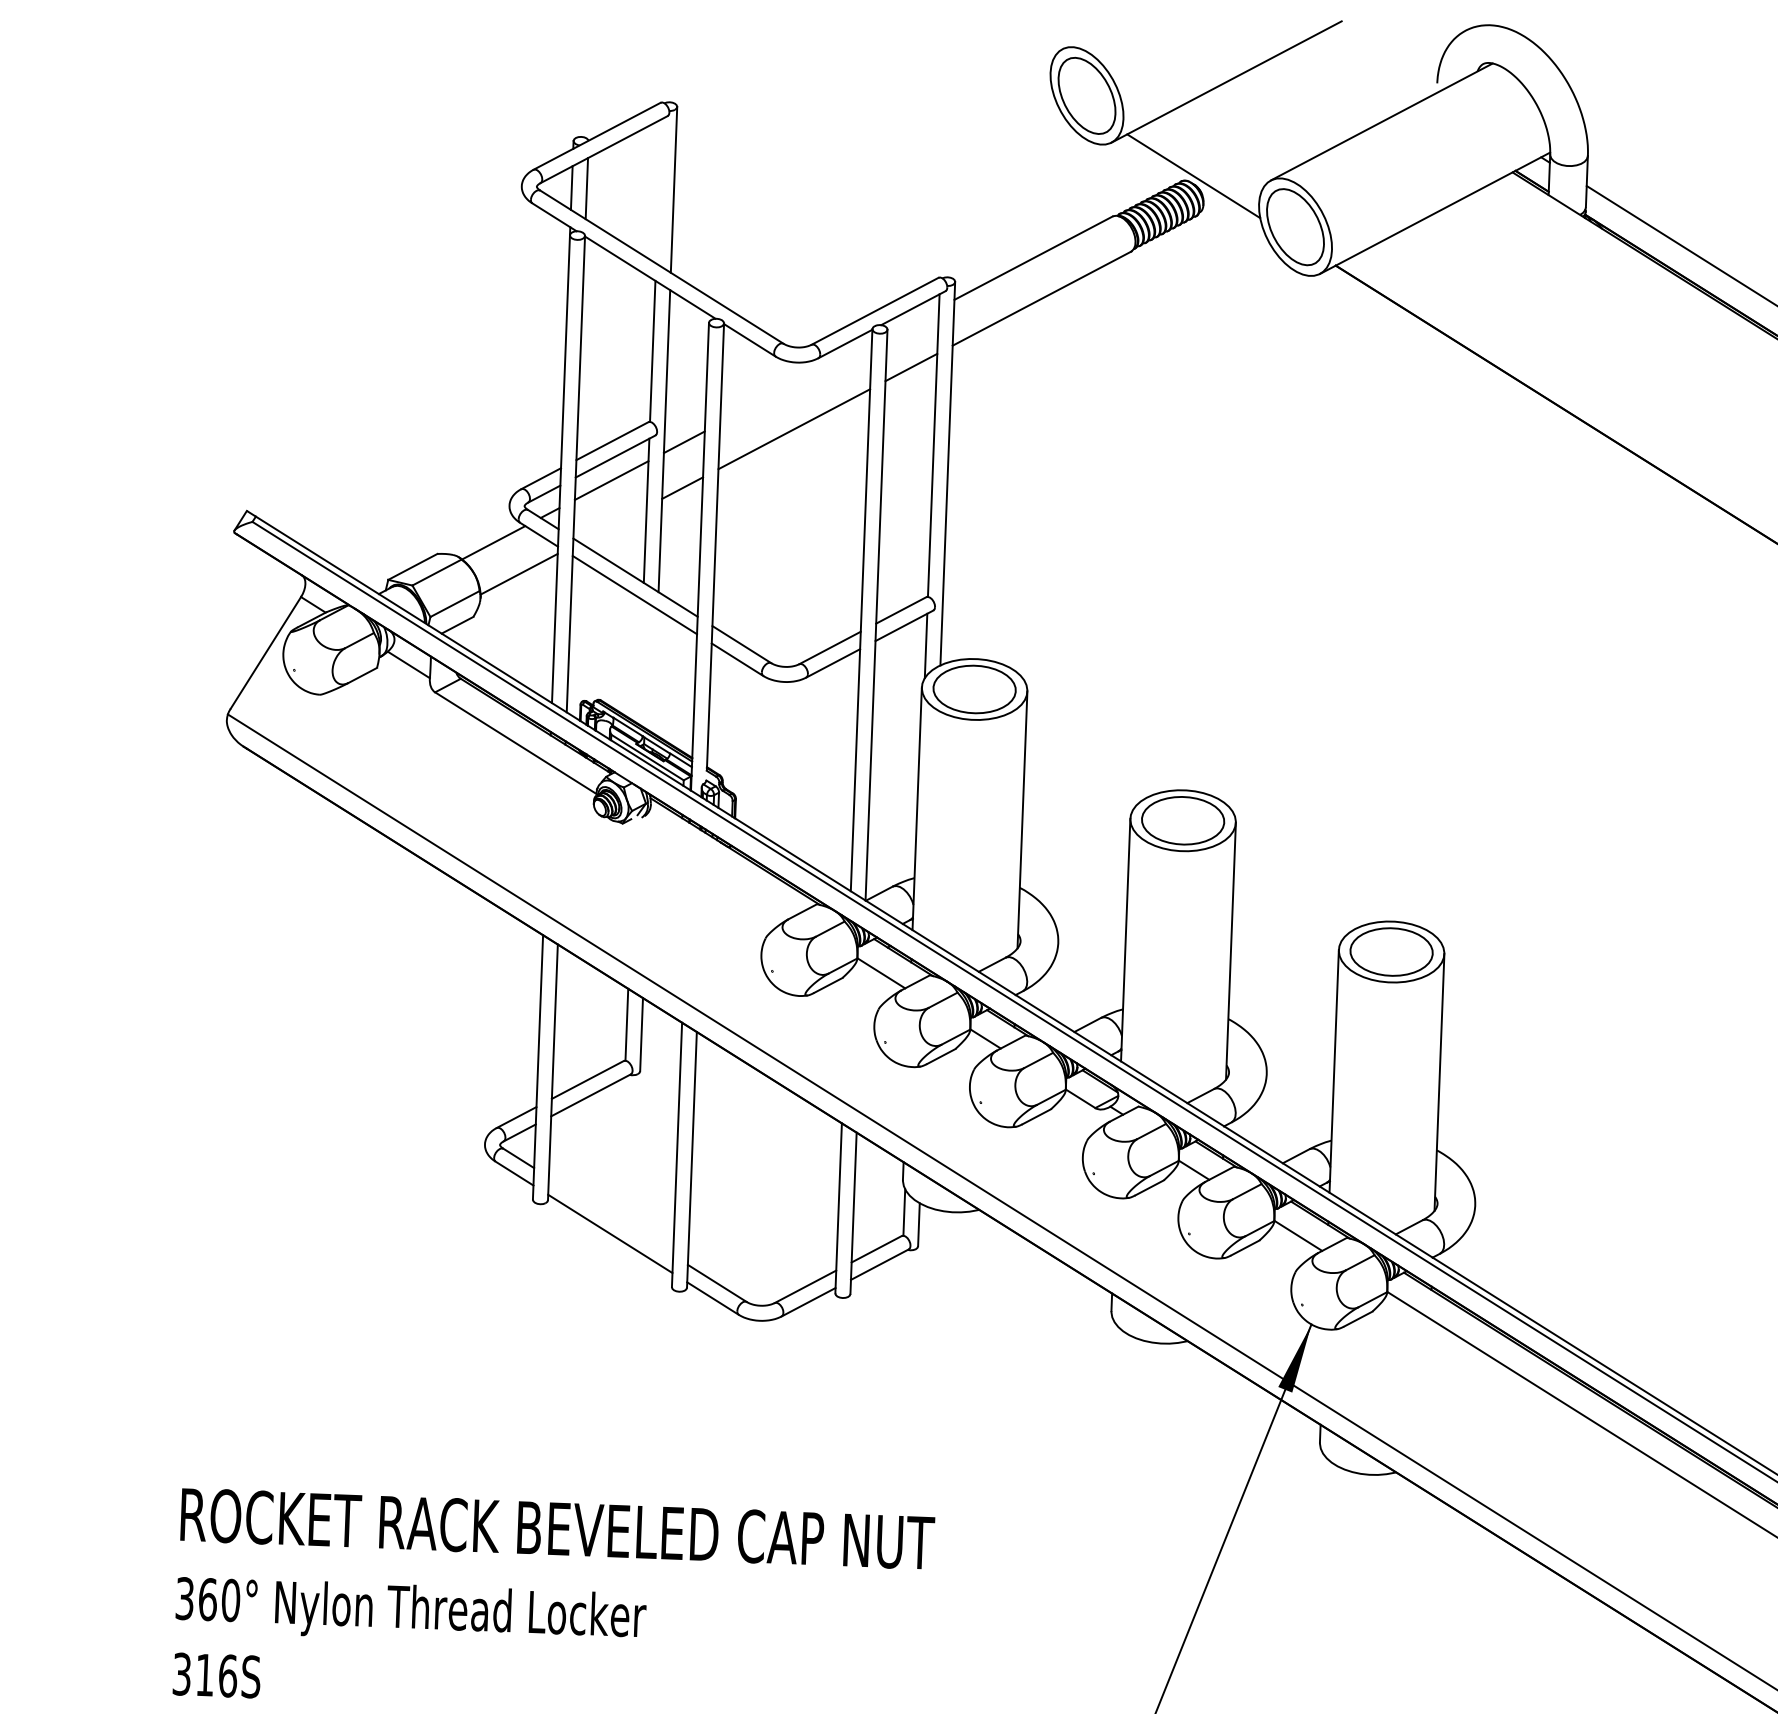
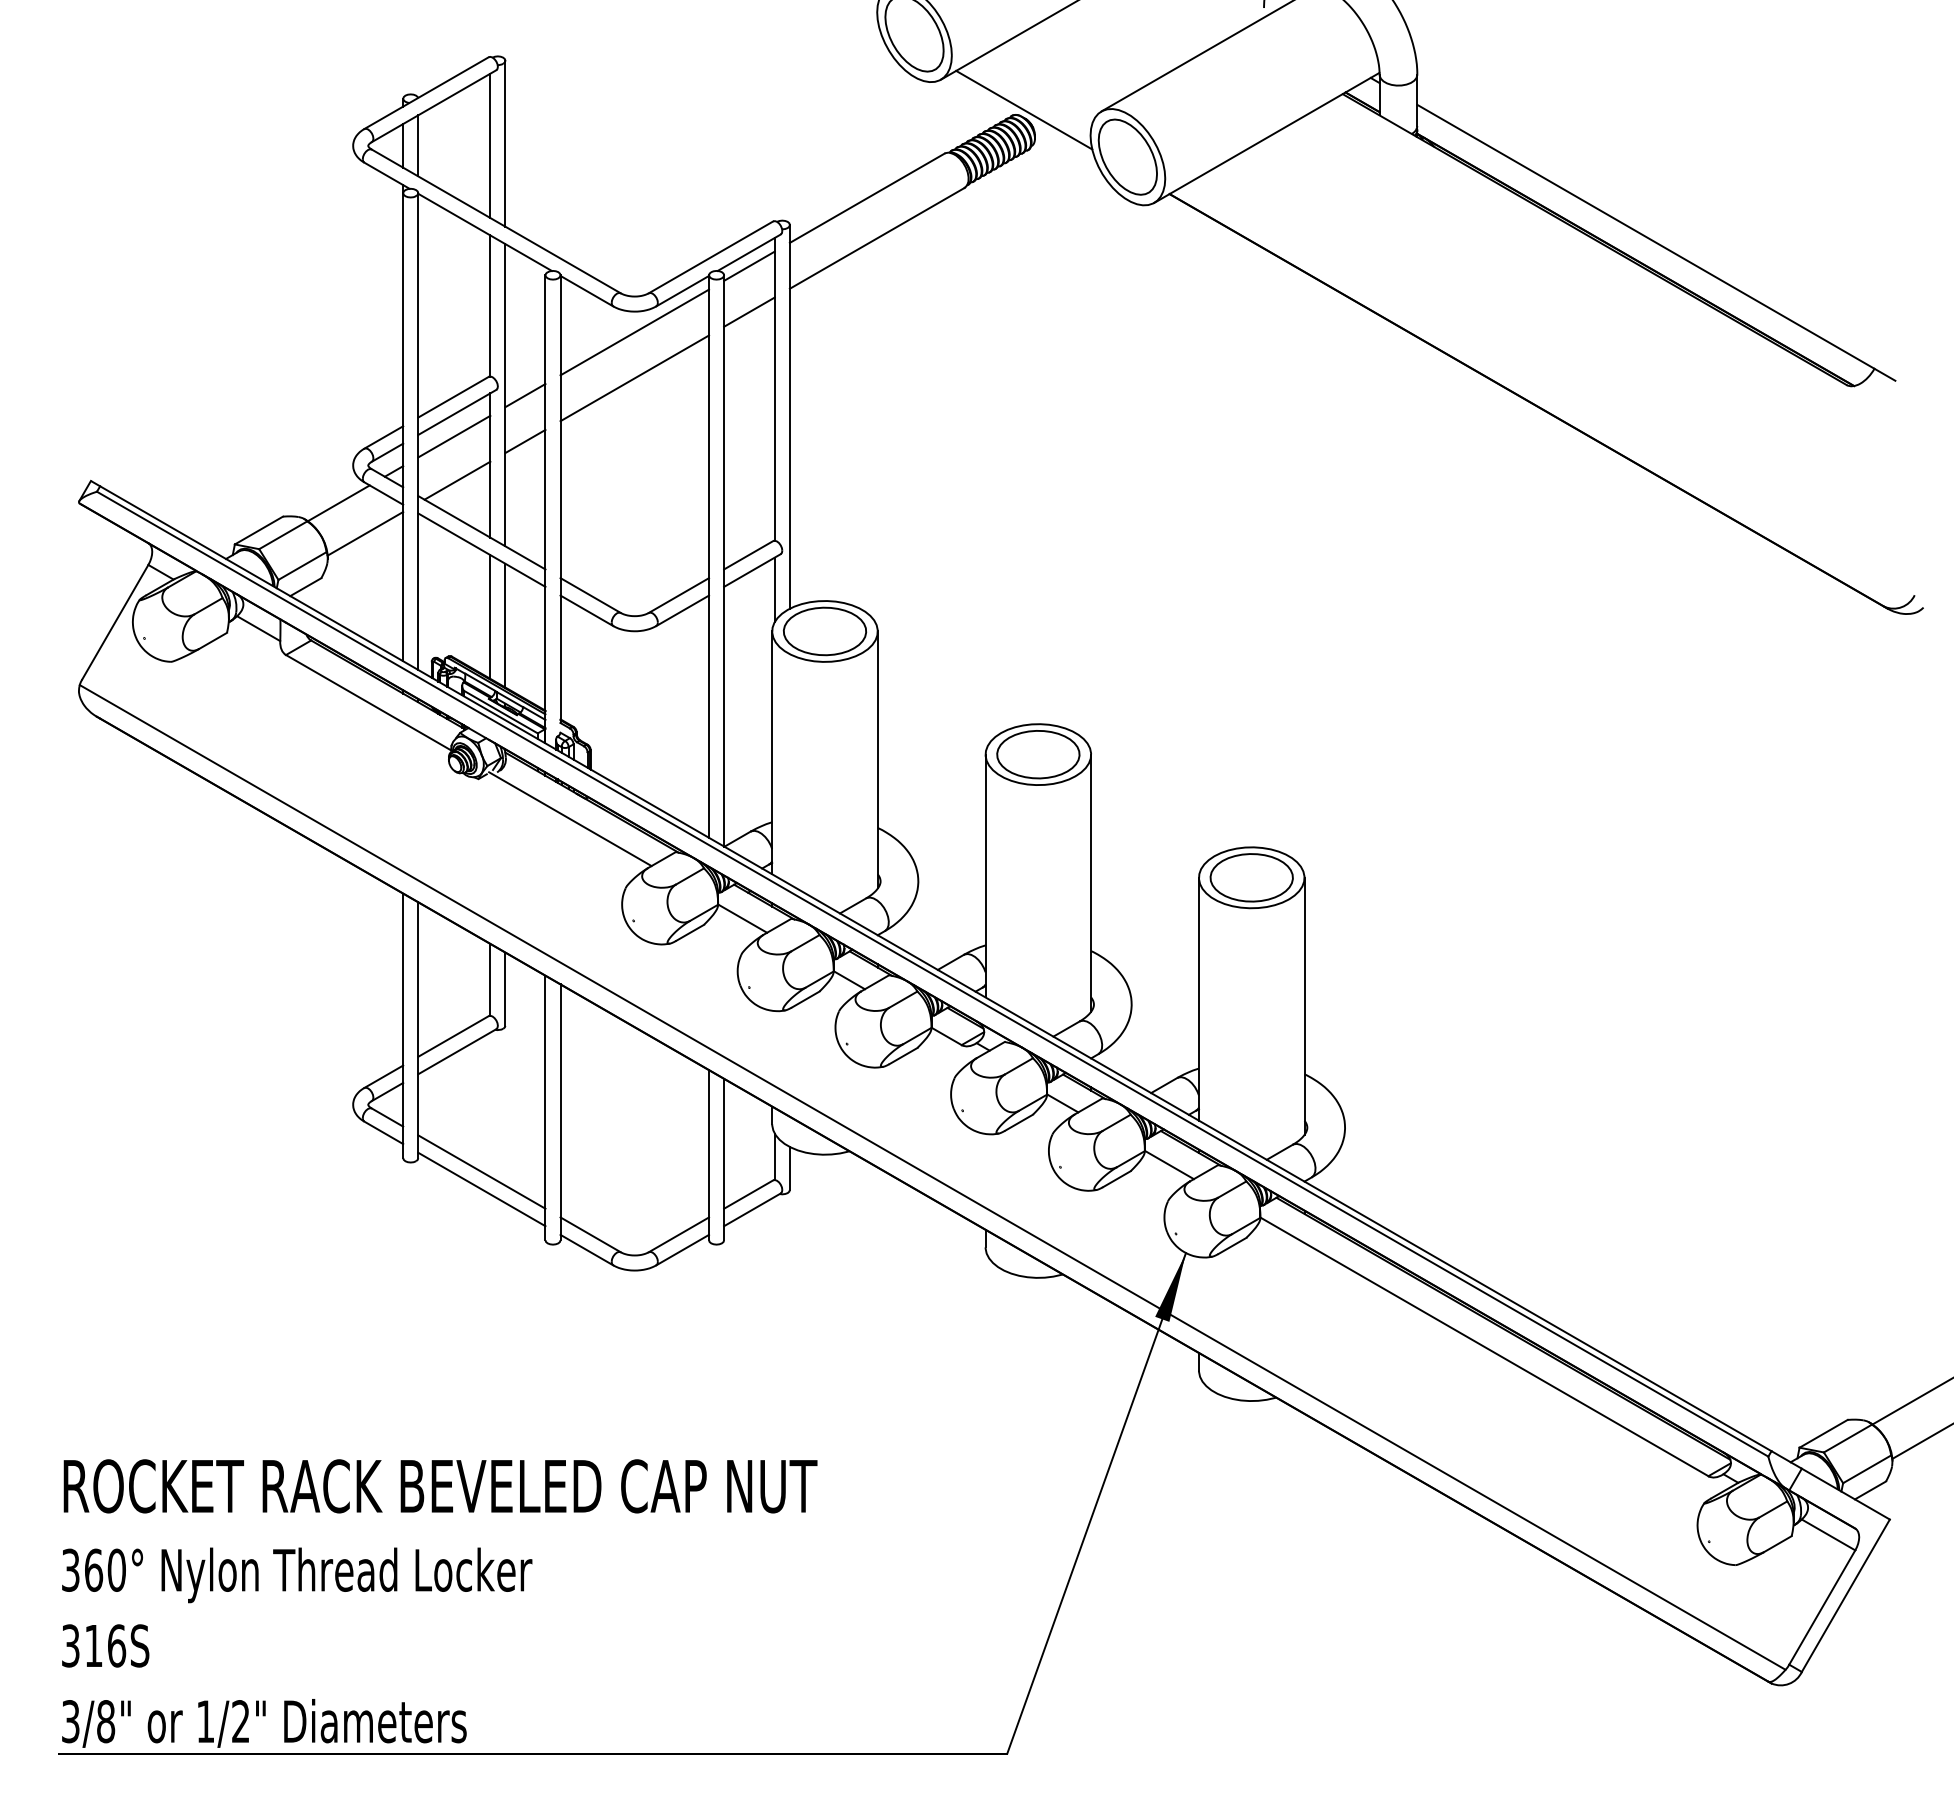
line: (659, 191) -> (490, 145), added
line: (913, 320) -> (749, 265), added
line: (795, 383) -> (634, 332), added
line: (613, 524) -> (457, 480), added
line: (640, 661) -> (490, 616), added
line: (655, 671) -> (505, 625), added
line: (713, 867) -> (570, 819), added
line: (610, 1215) -> (481, 1171), added

